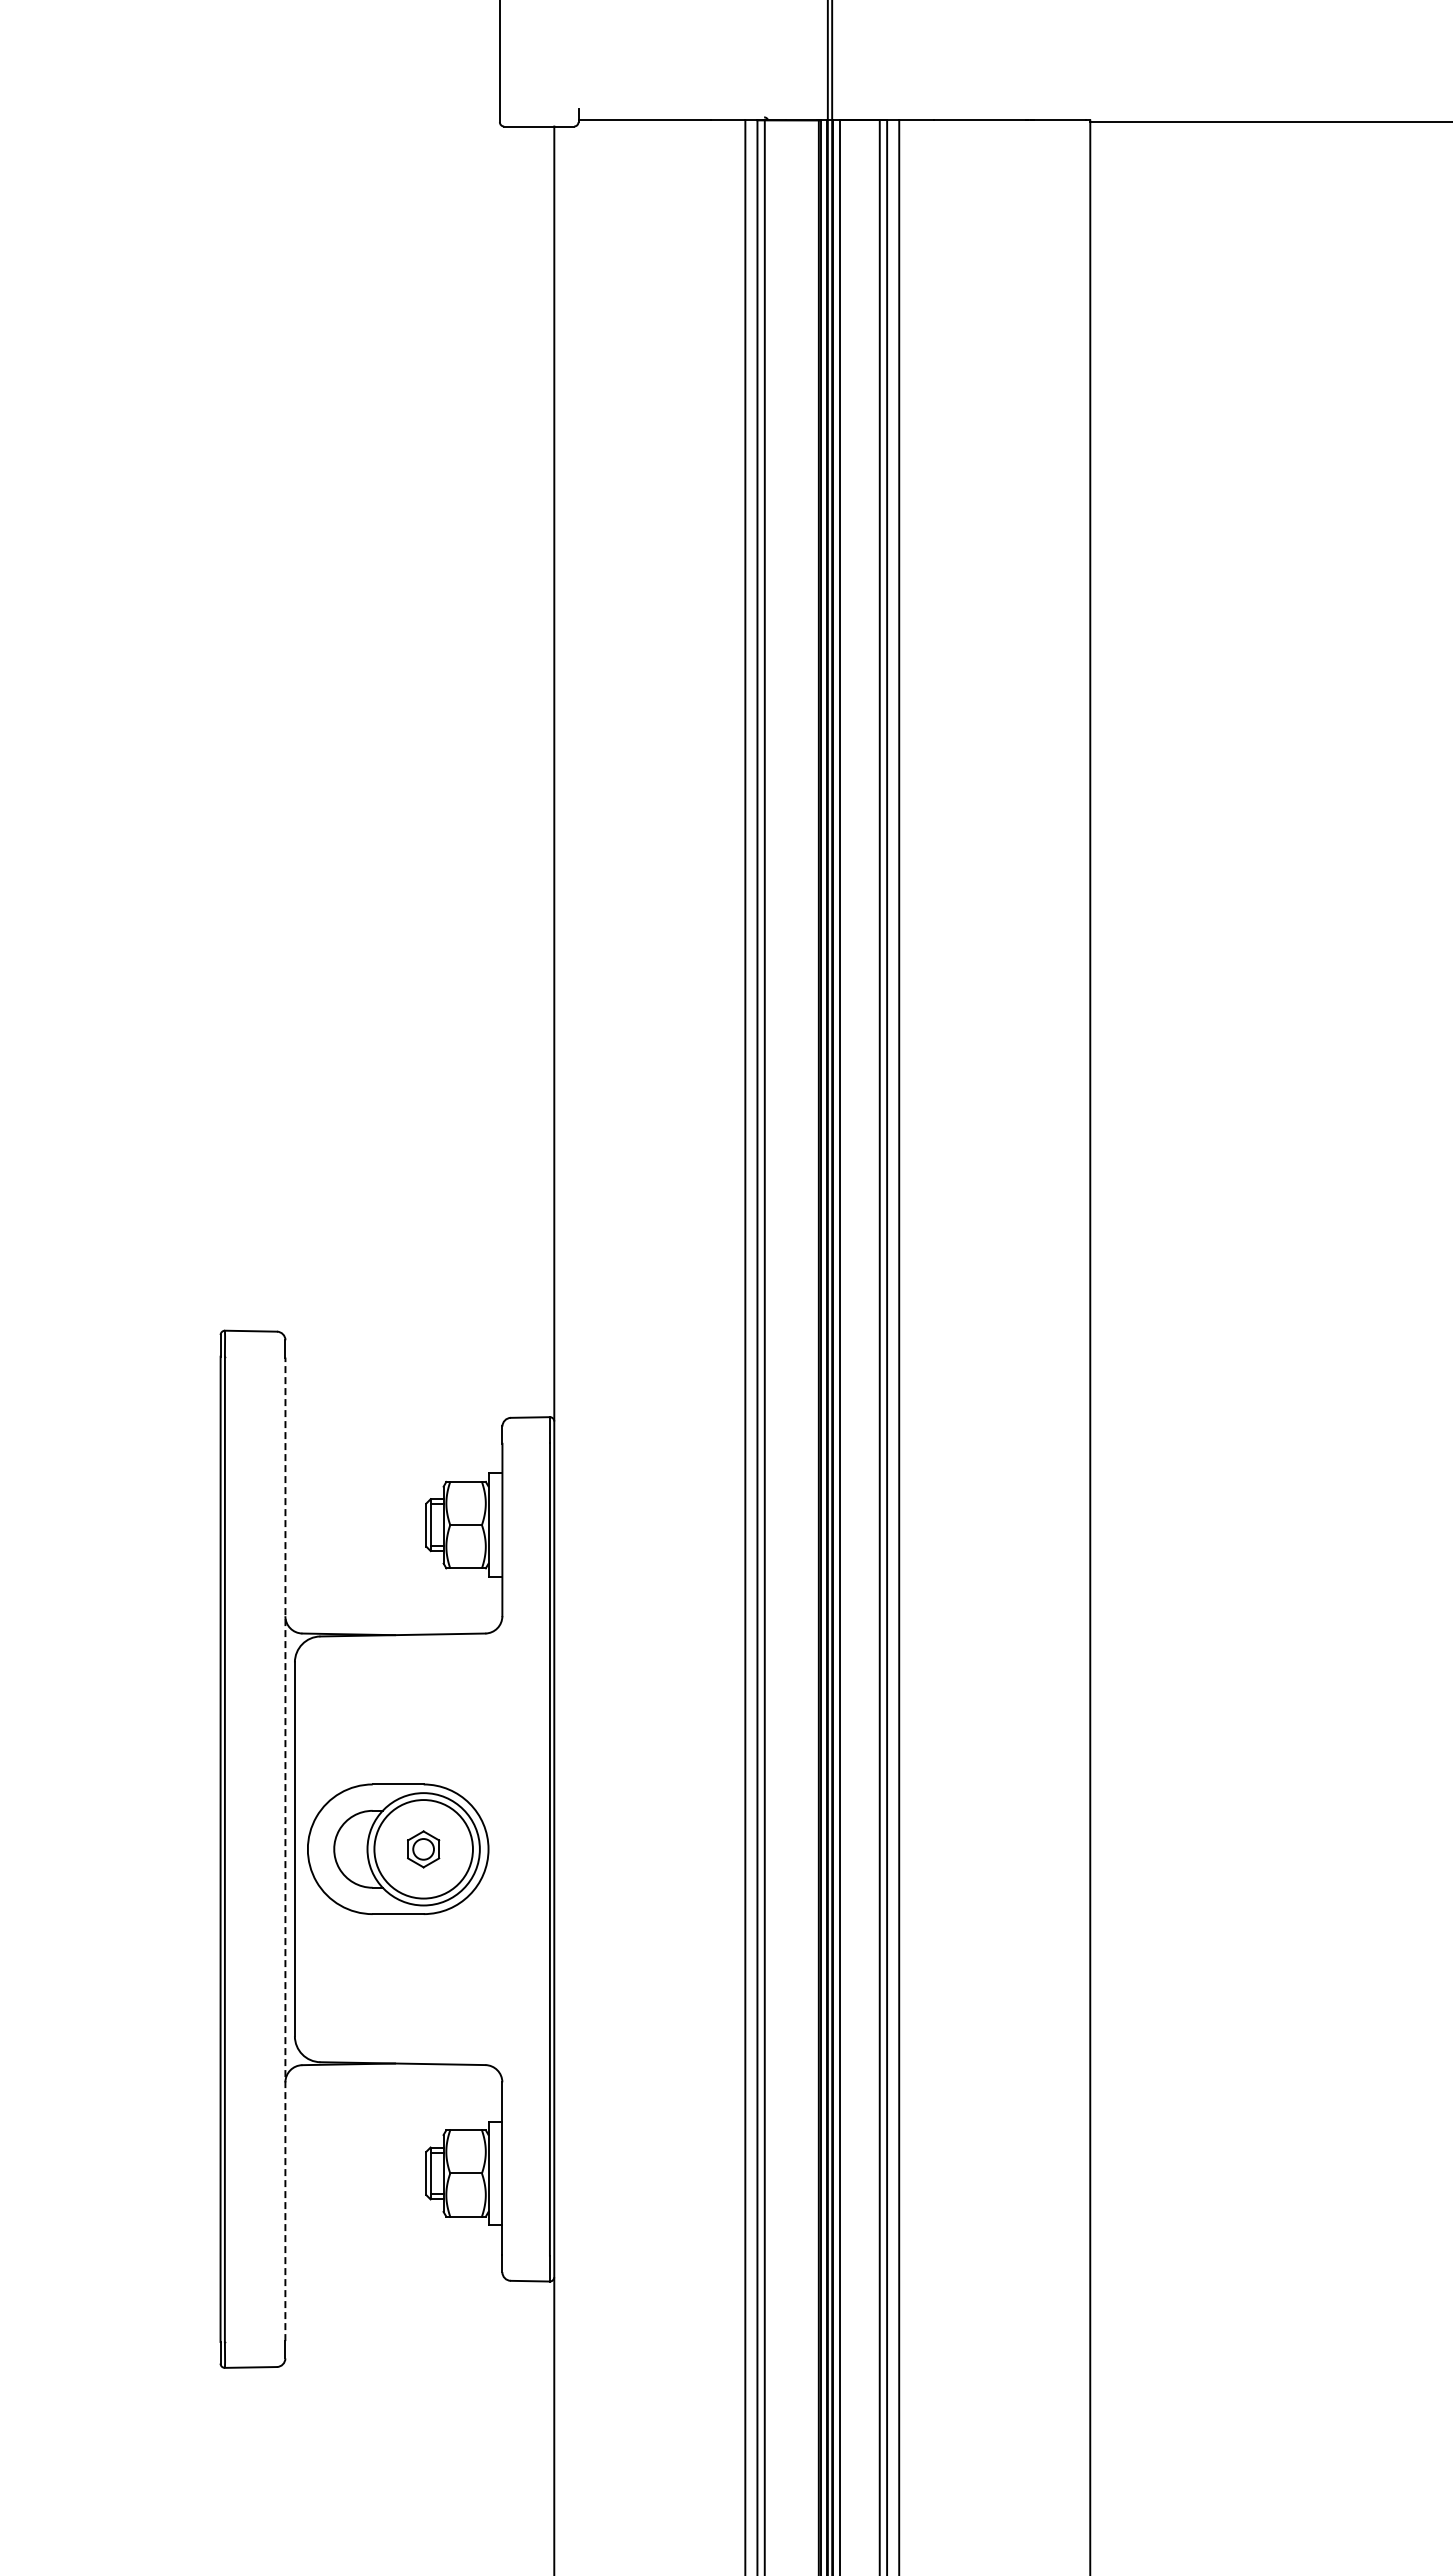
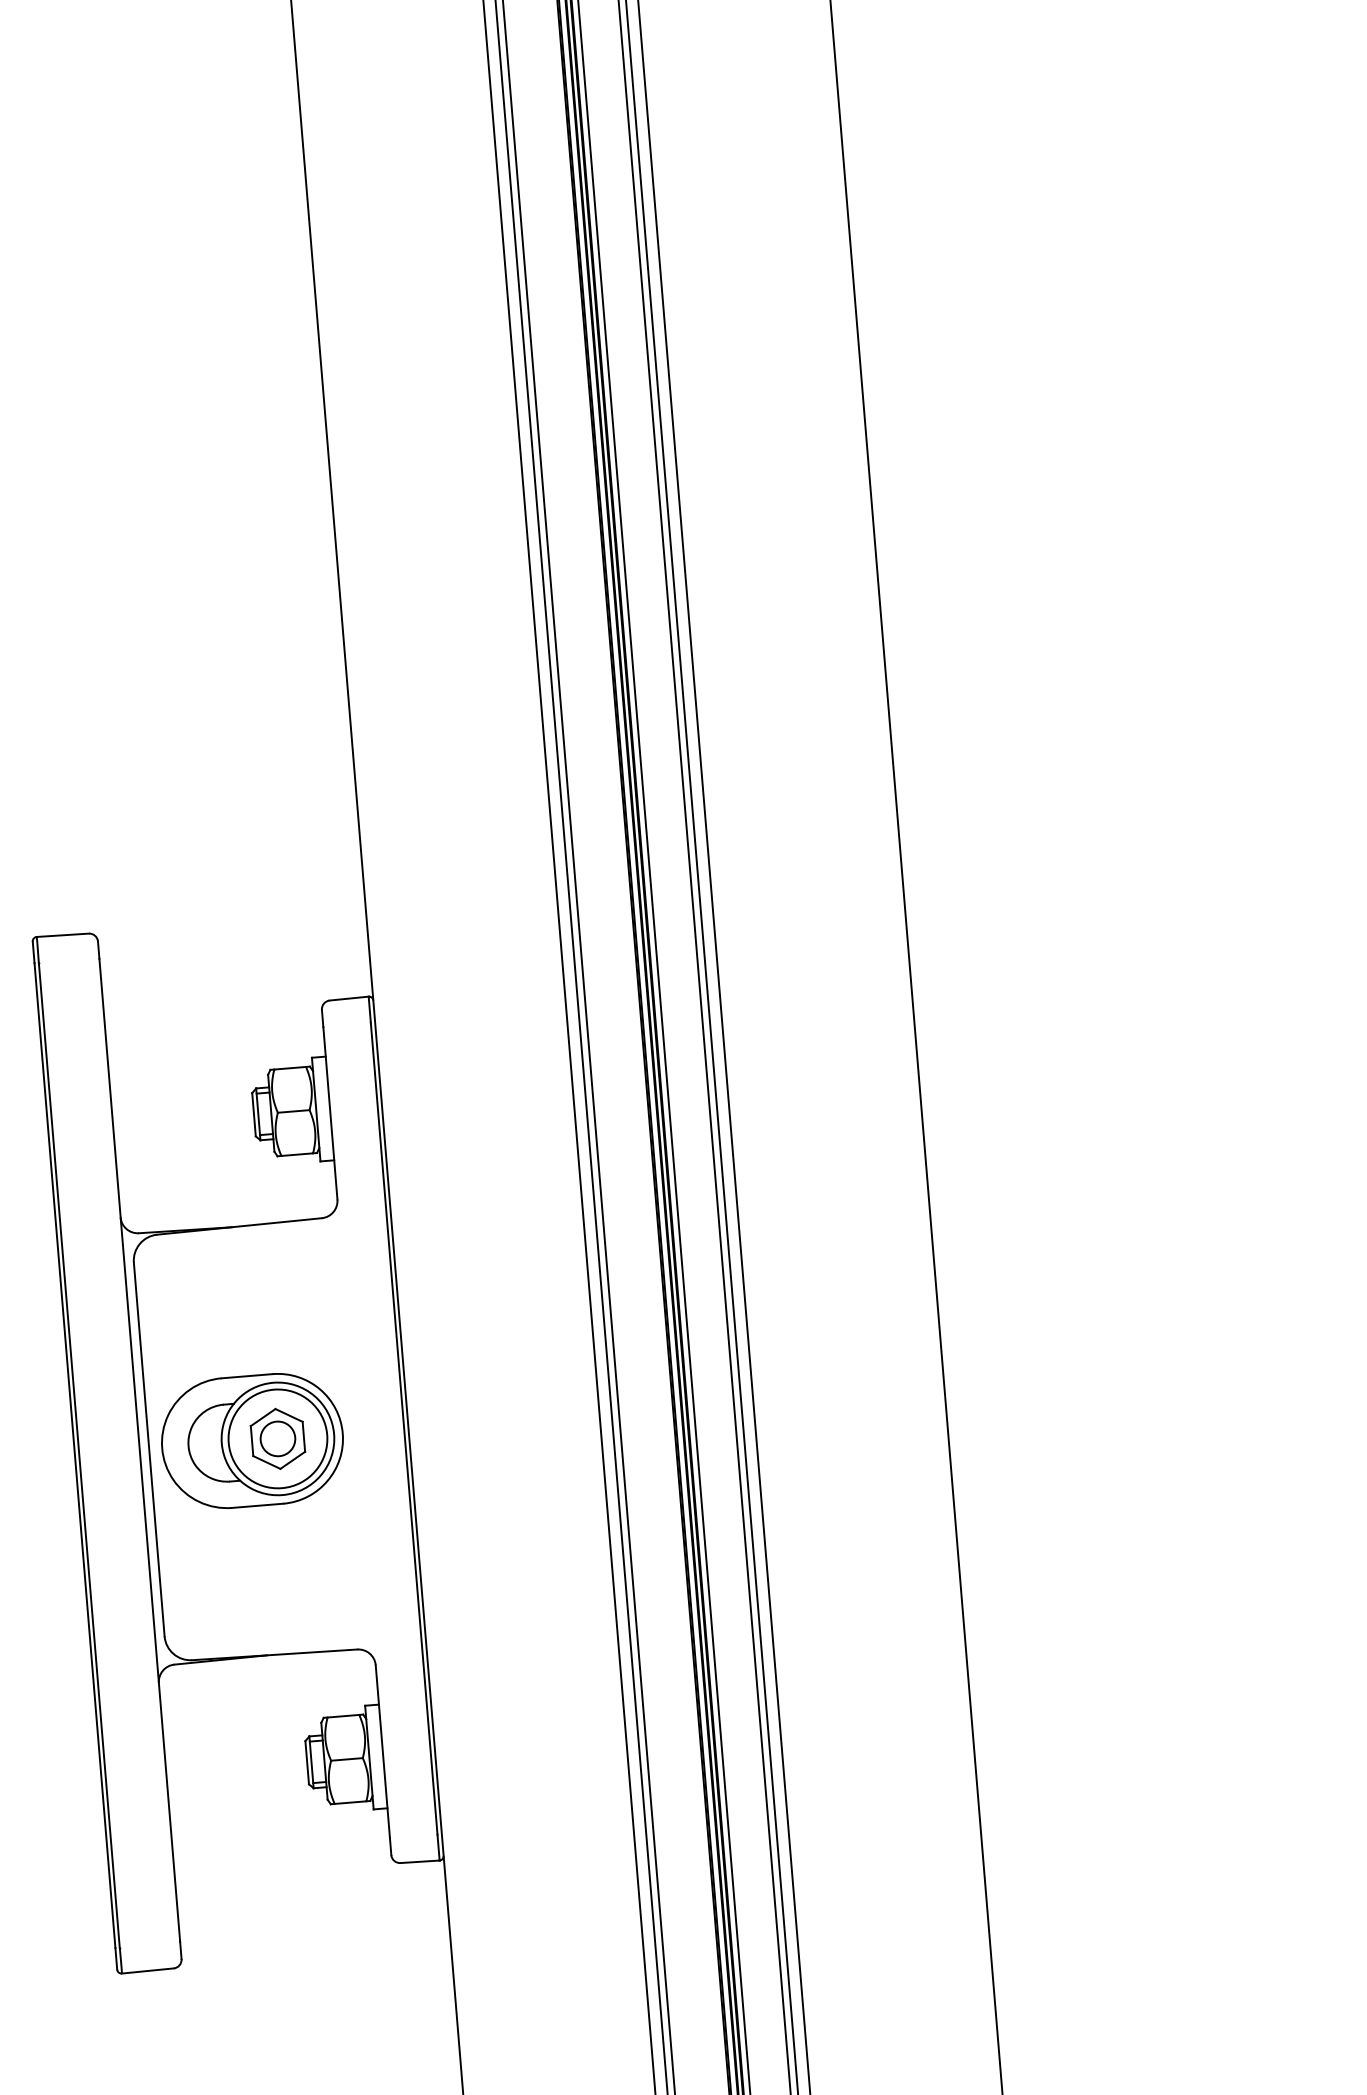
line: (285, 1849) -> (139, 1450), dashed -> solid
part: (423, 1849) -> (277, 1439), size x1.67

